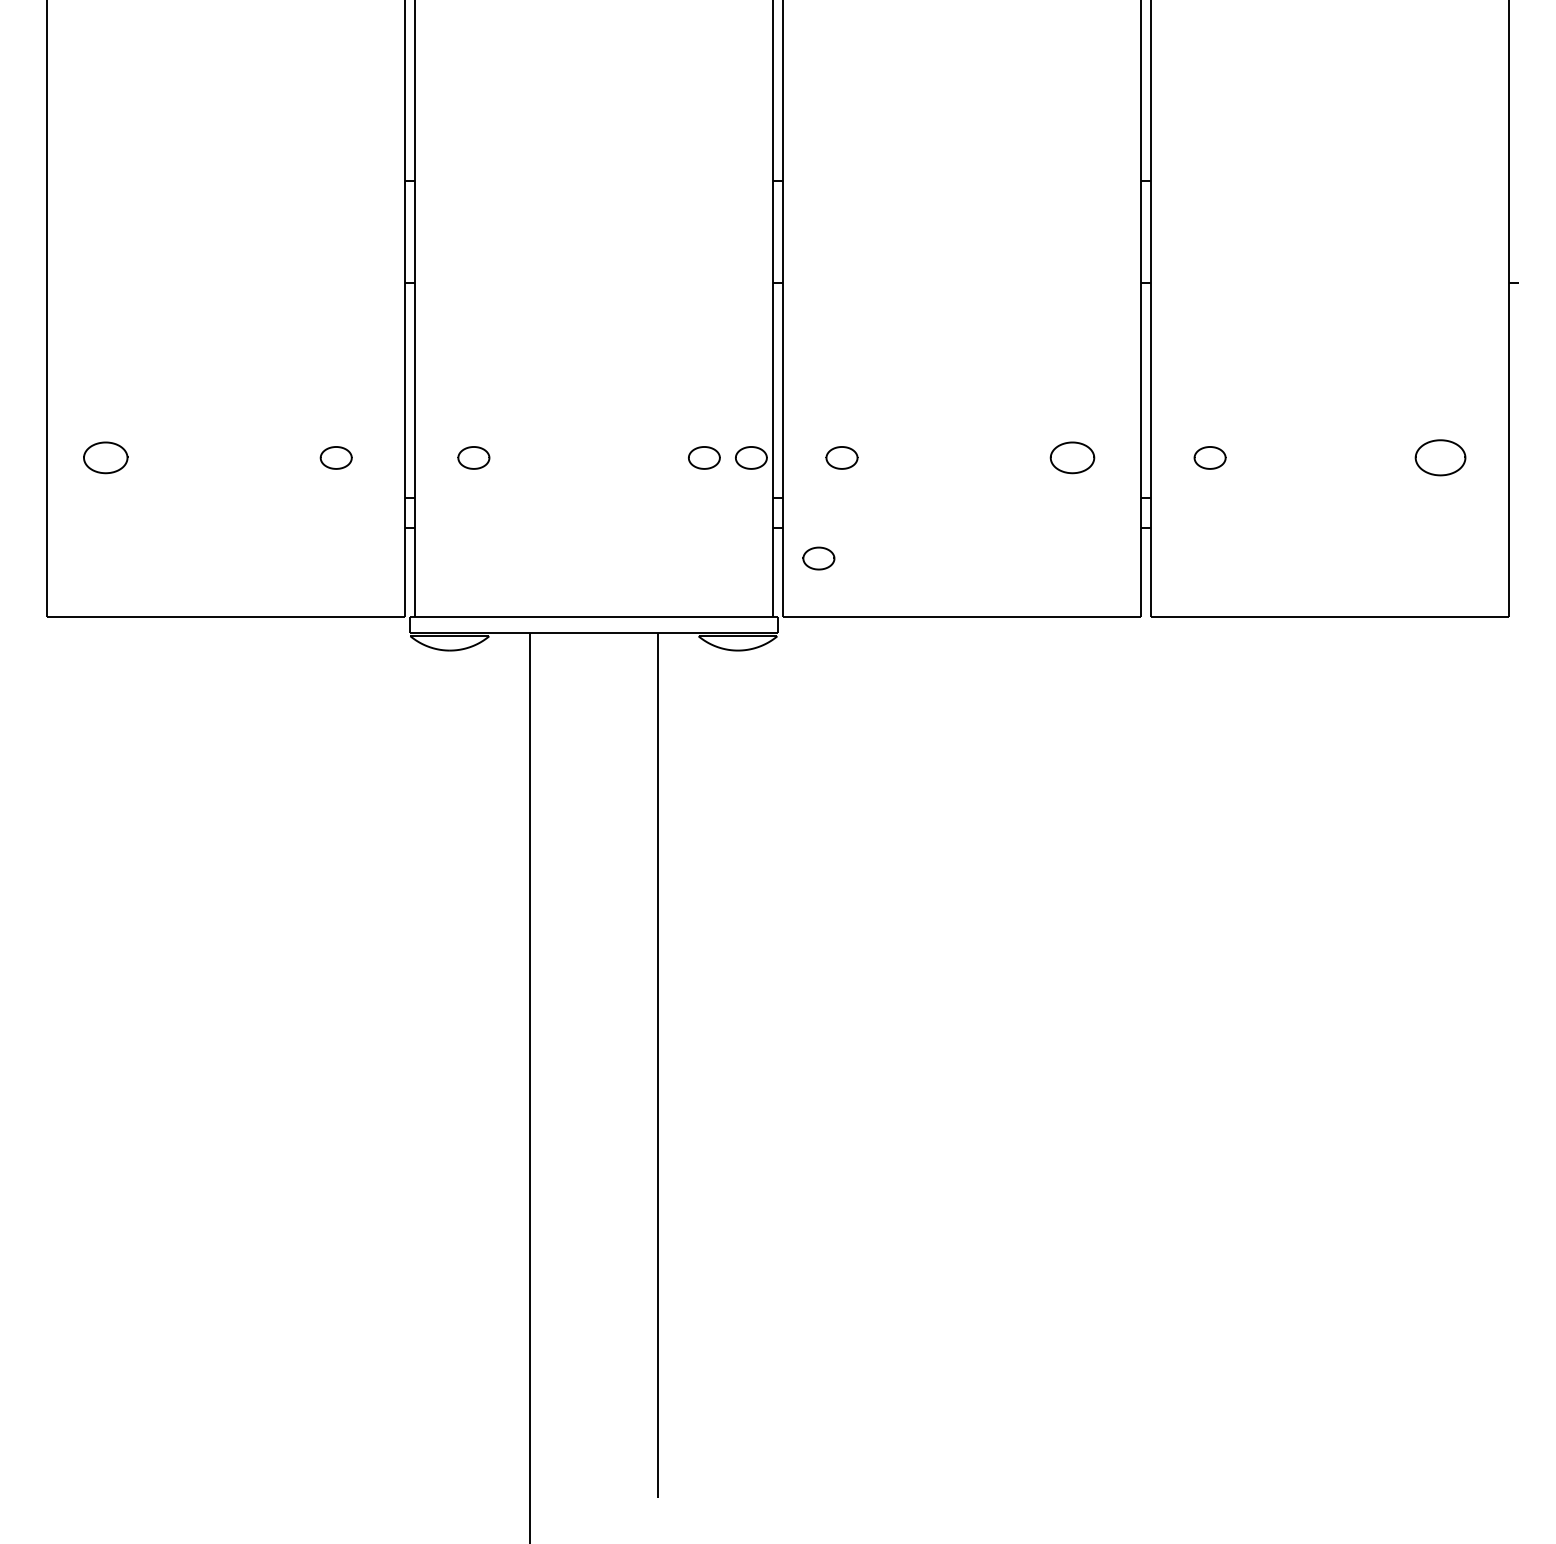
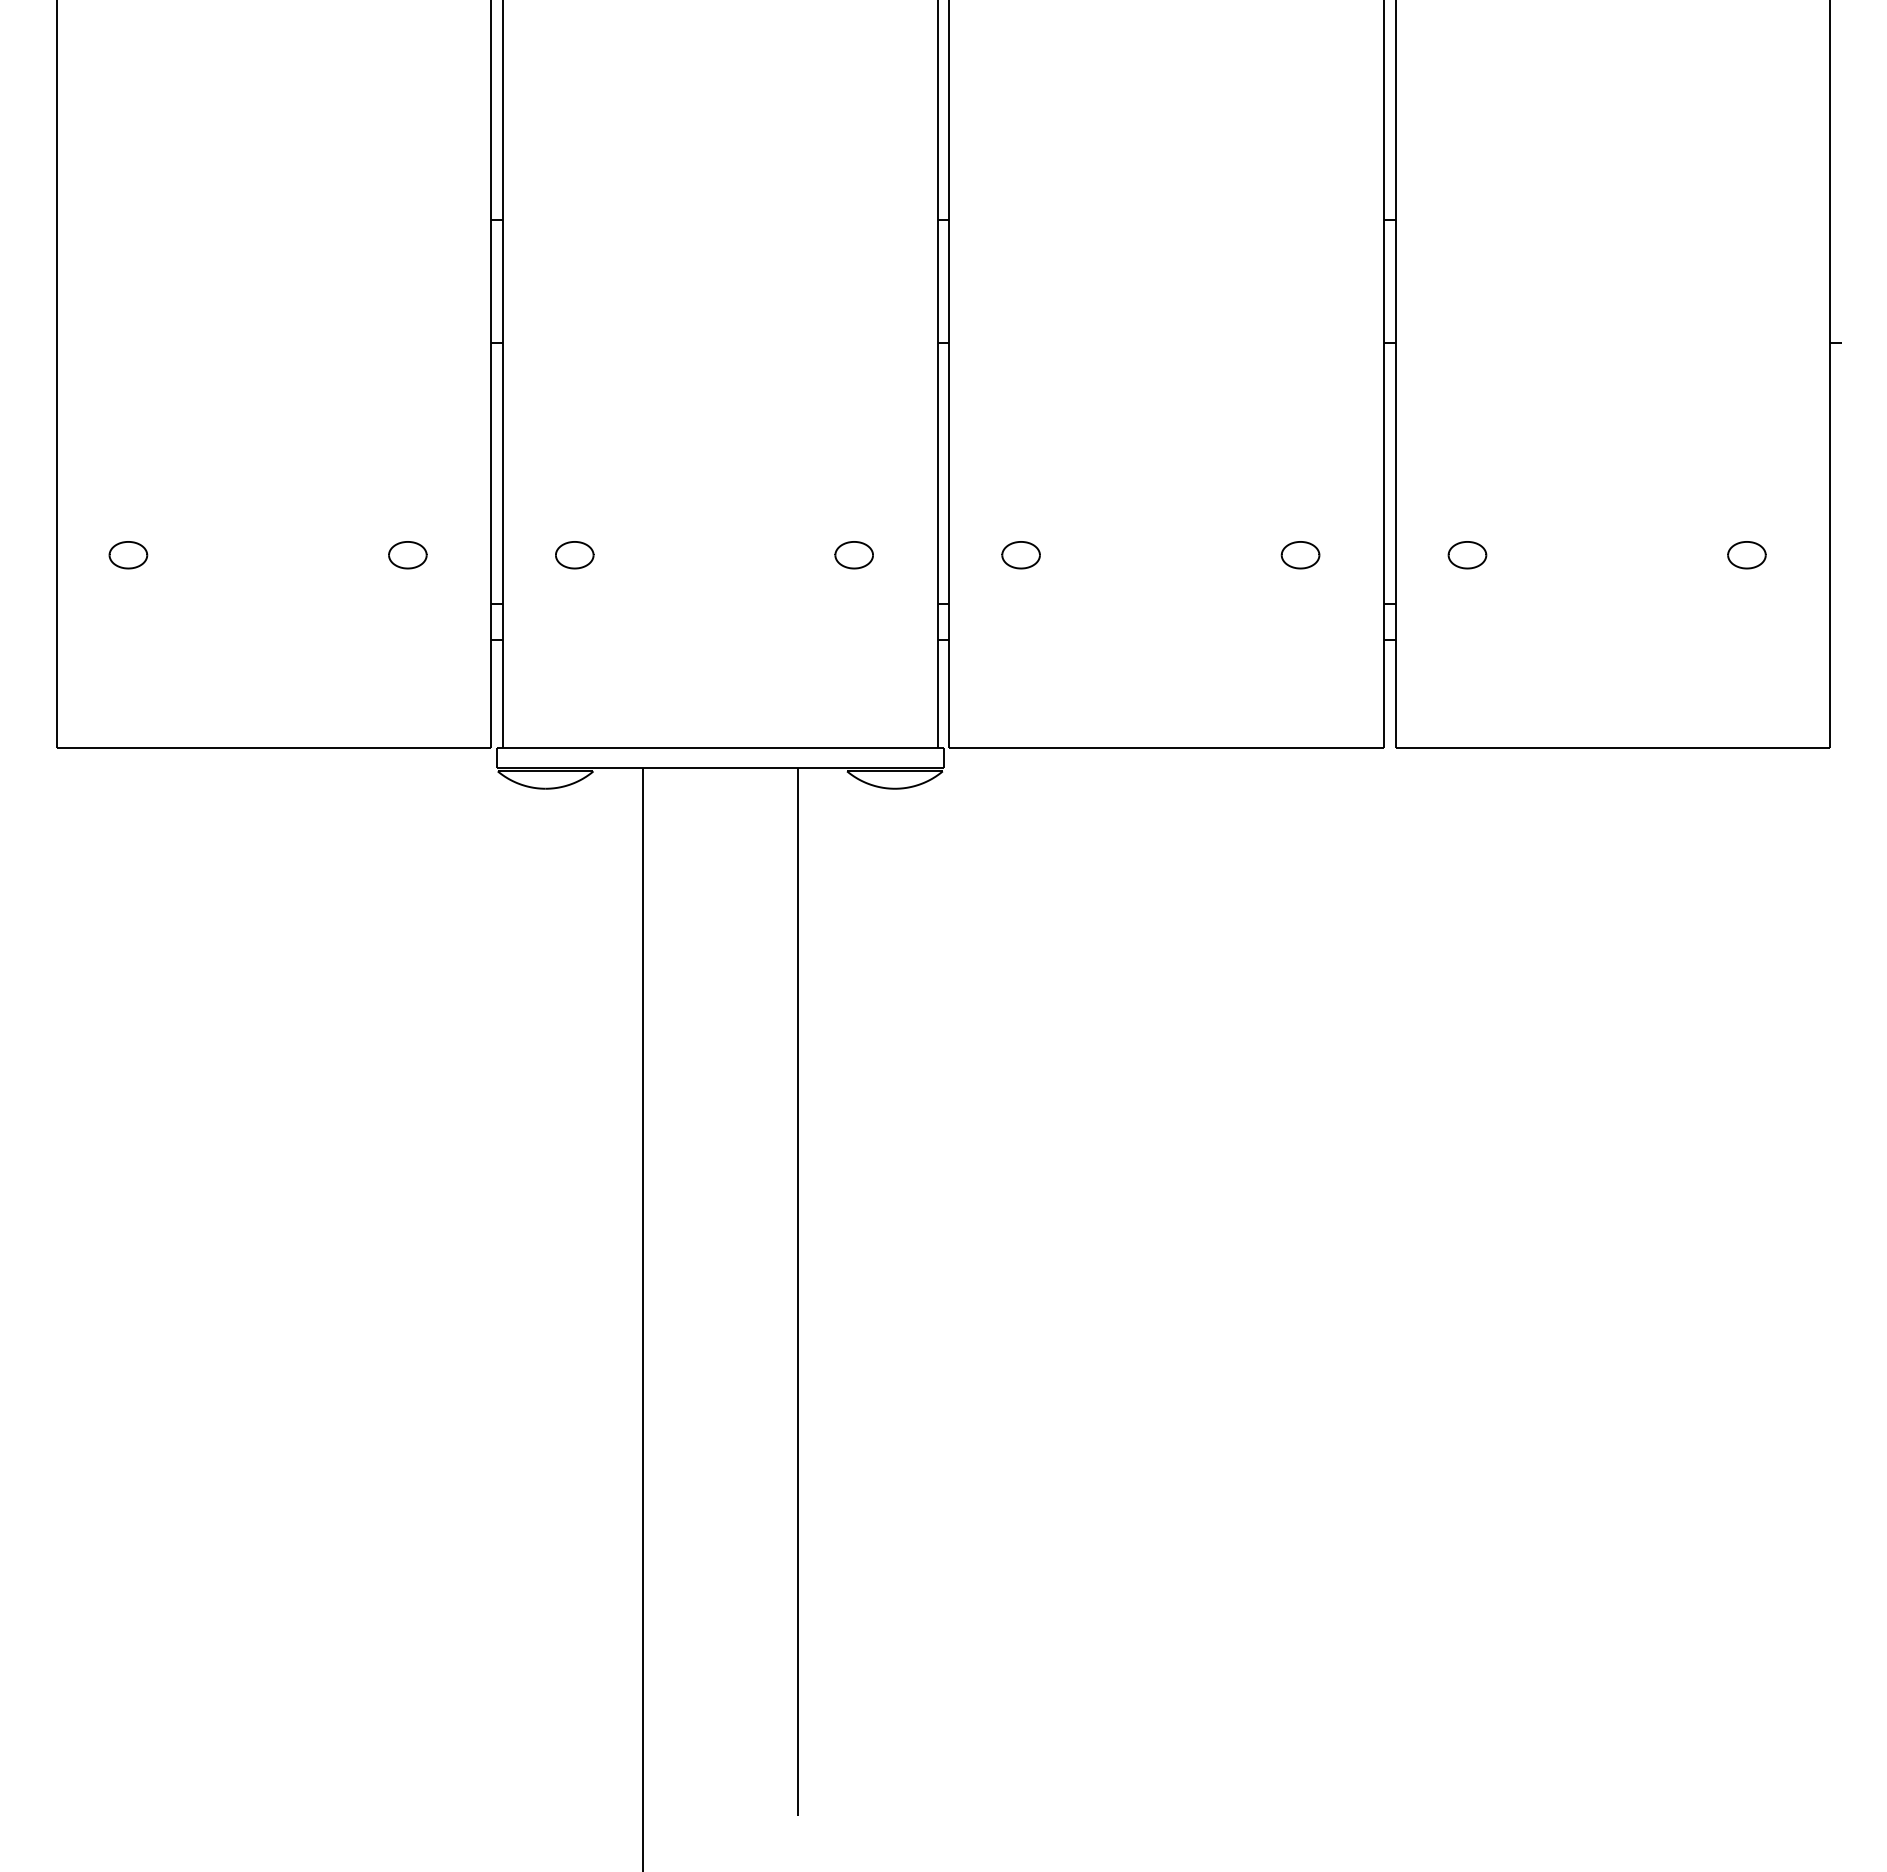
part: (105, 458) -> (128, 555), size x0.71
part: (750, 458) -> (910, 555), removed
part: (1072, 458) -> (1300, 555), size x0.71
part: (1440, 458) -> (1746, 555), size x0.62
part: (818, 558) -> (992, 677), removed

